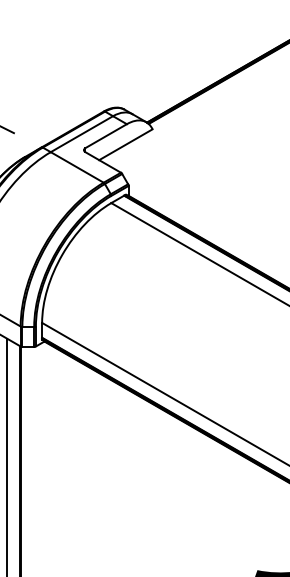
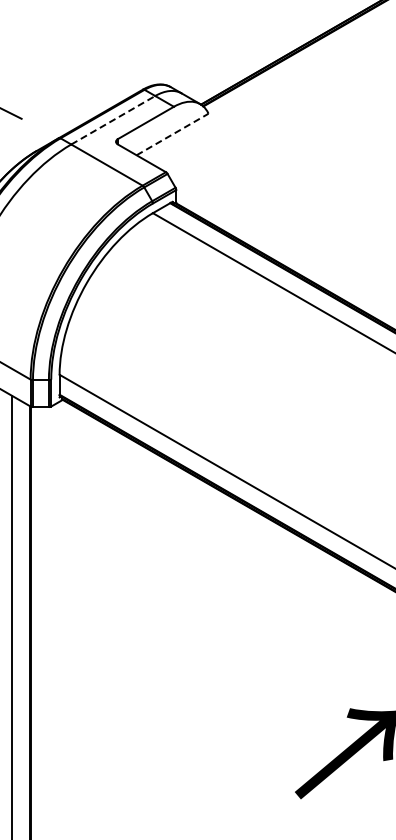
line: (82, 134) -> (113, 120), solid -> dashed
line: (125, 144) -> (172, 134), solid -> dashed

